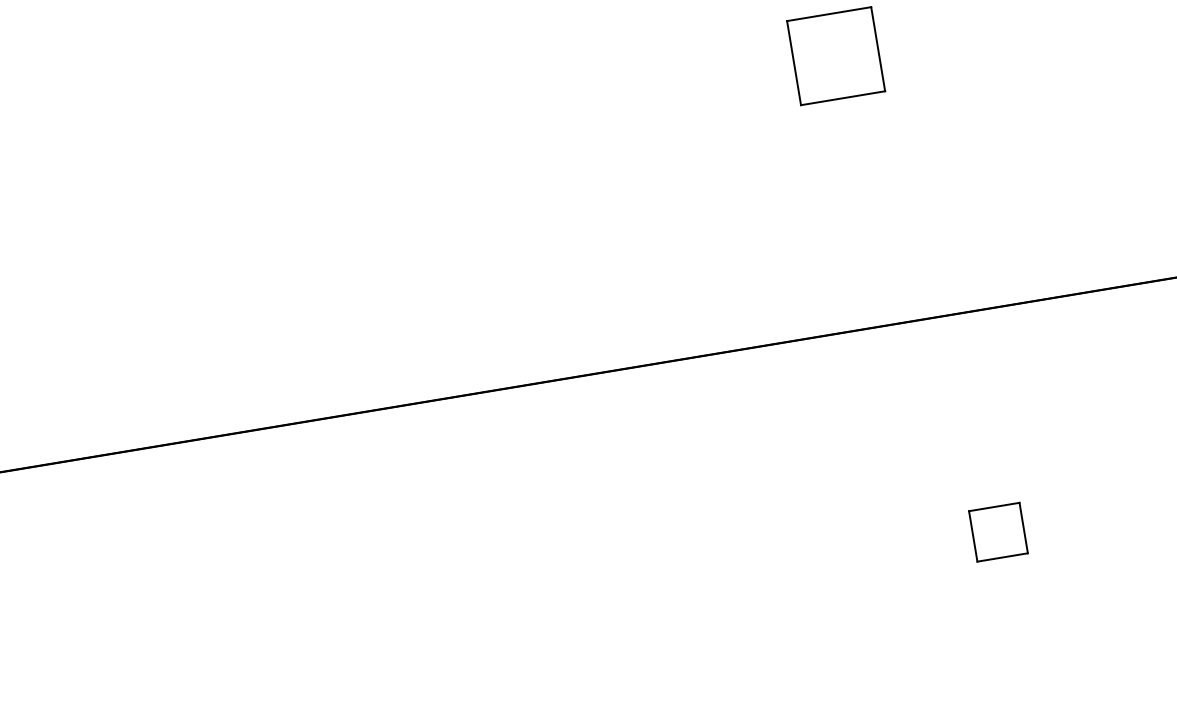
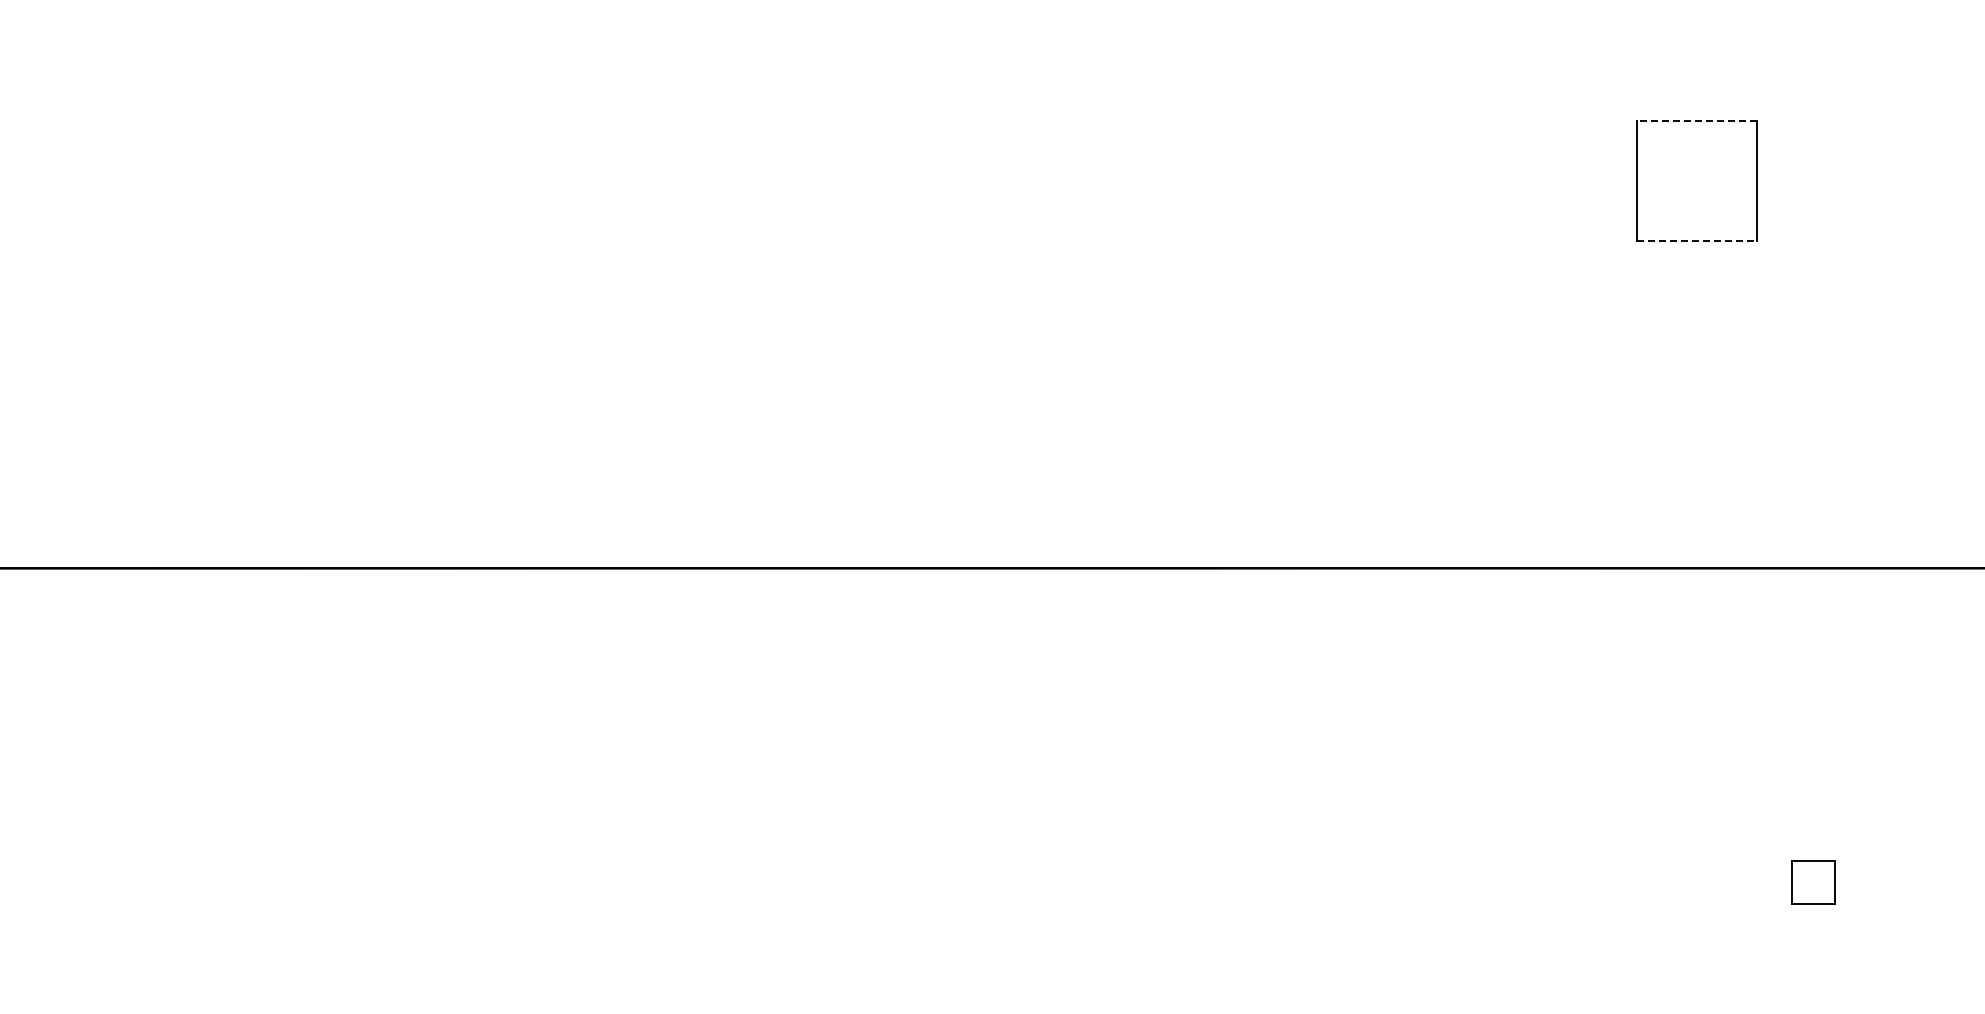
line: (828, 13) -> (1696, 120), solid -> dashed
line: (843, 98) -> (1697, 241), solid -> dashed
part: (998, 532) -> (1813, 882), size x0.6

